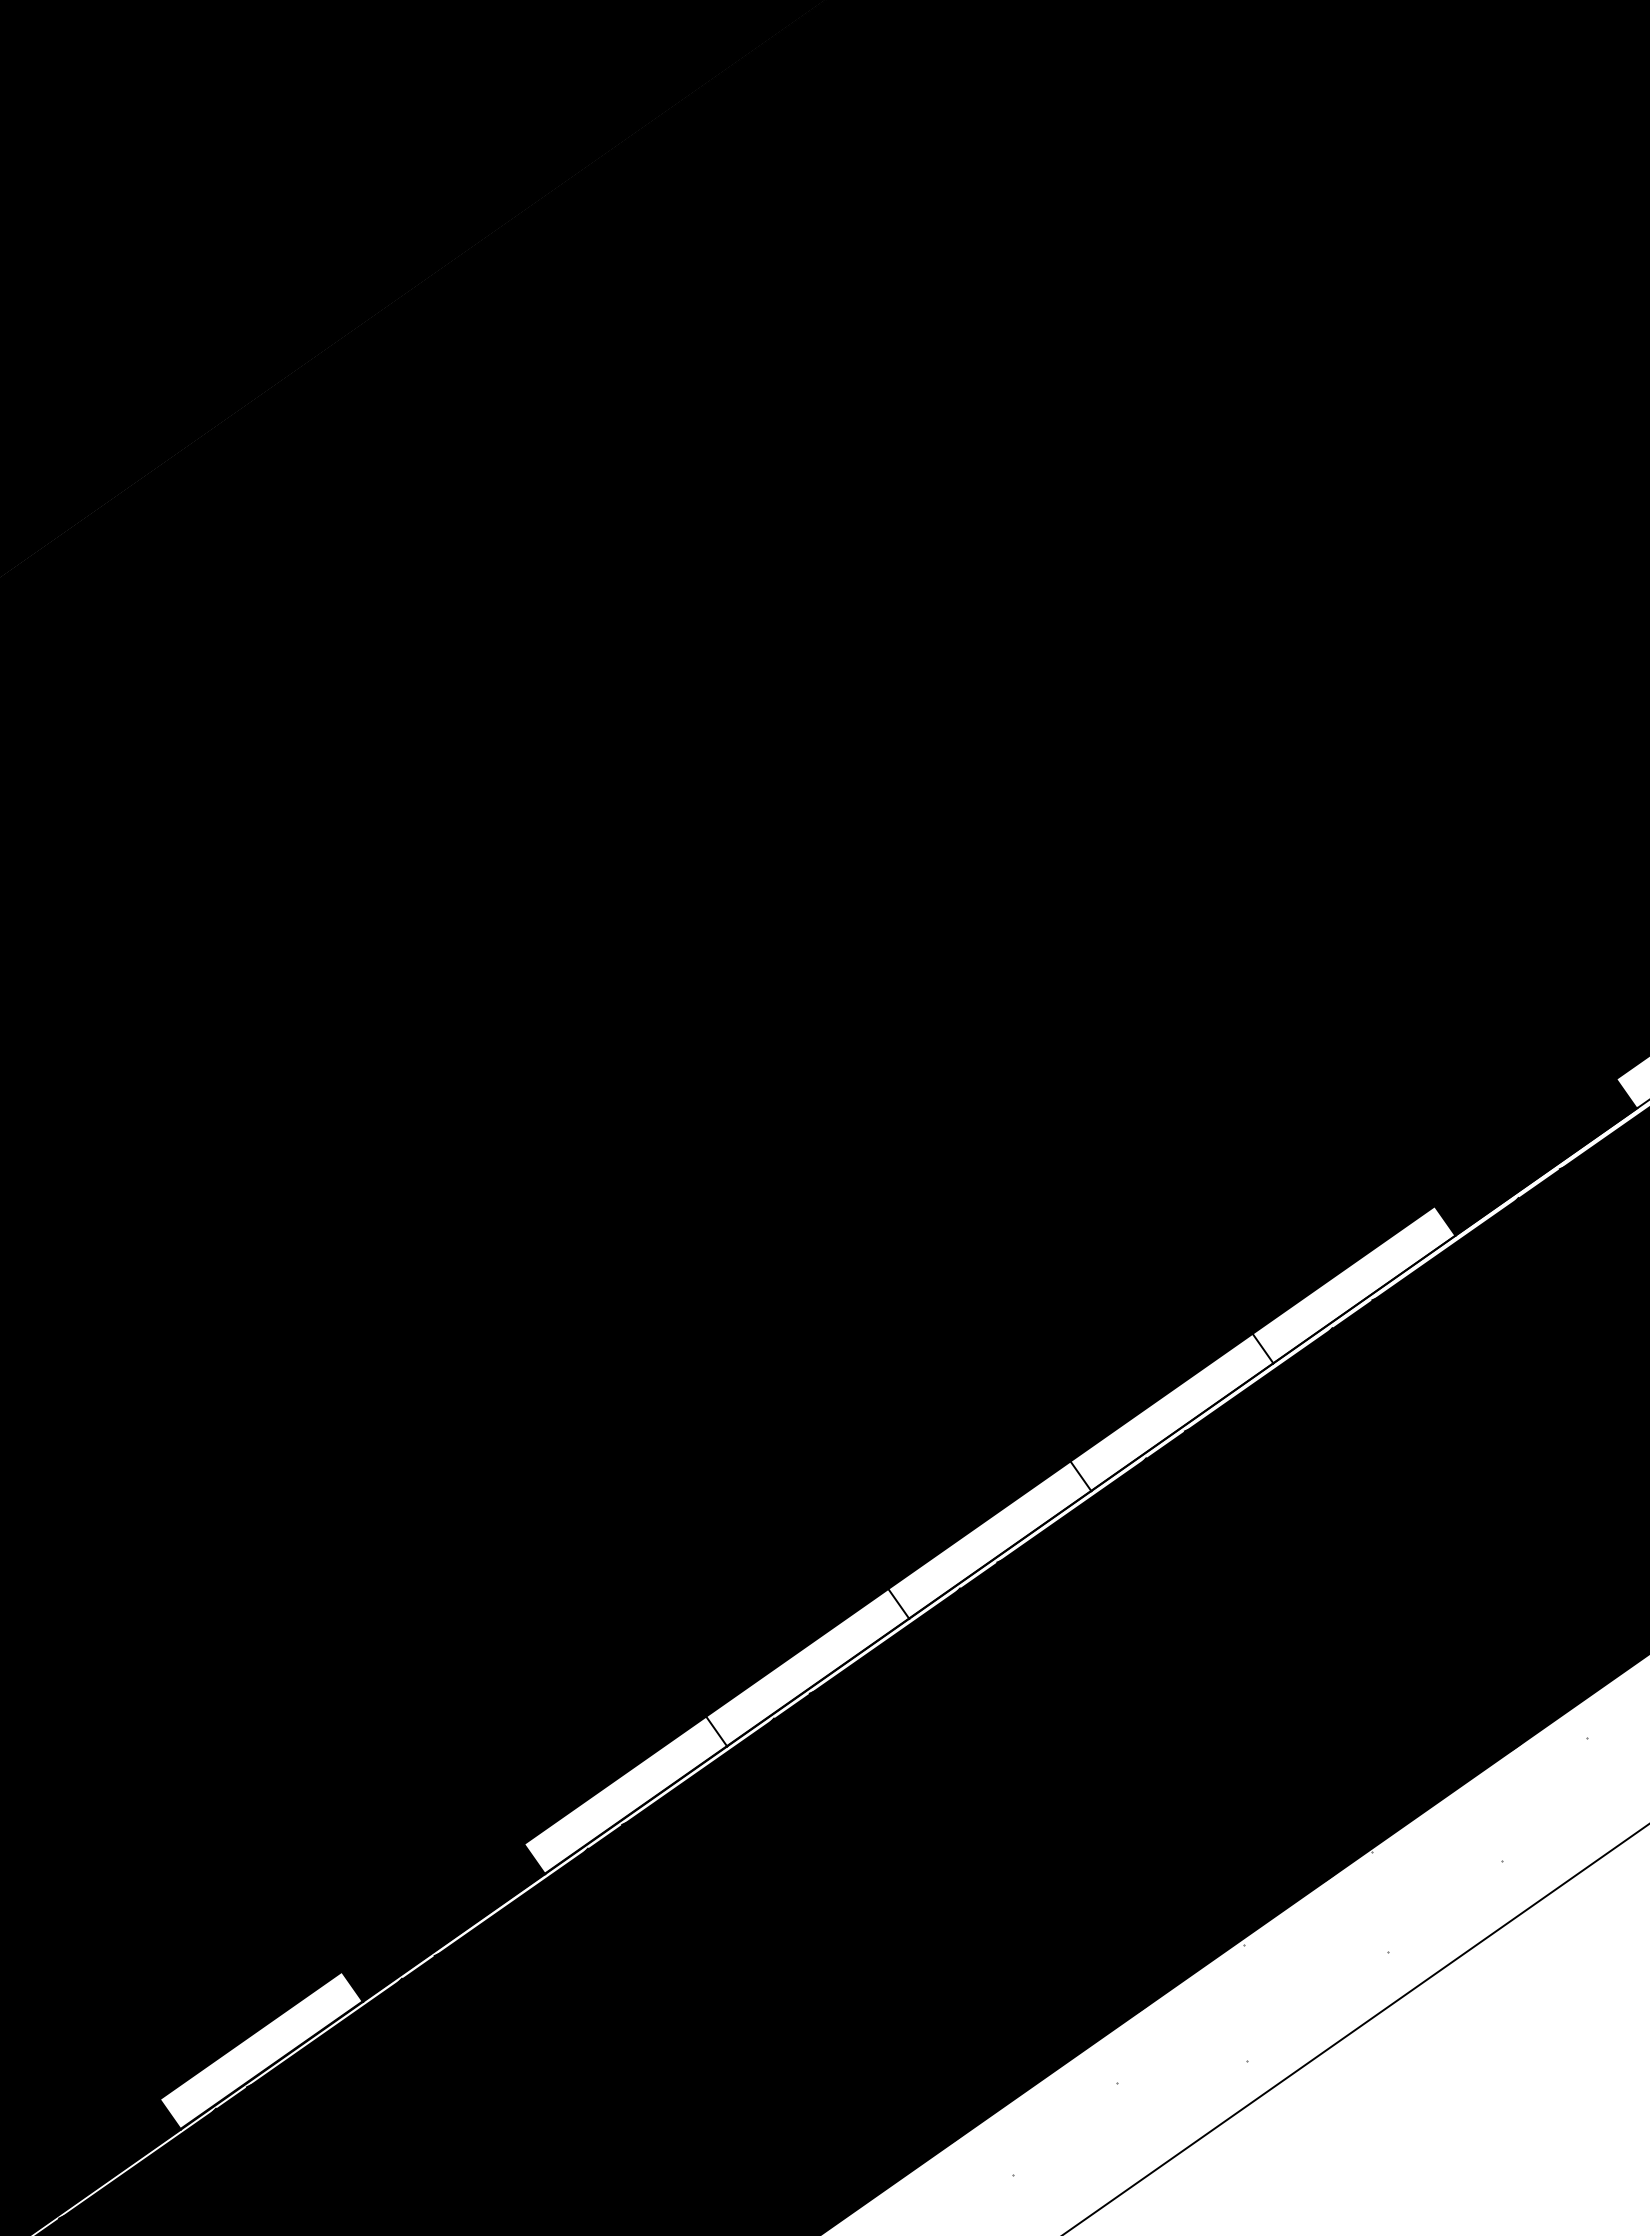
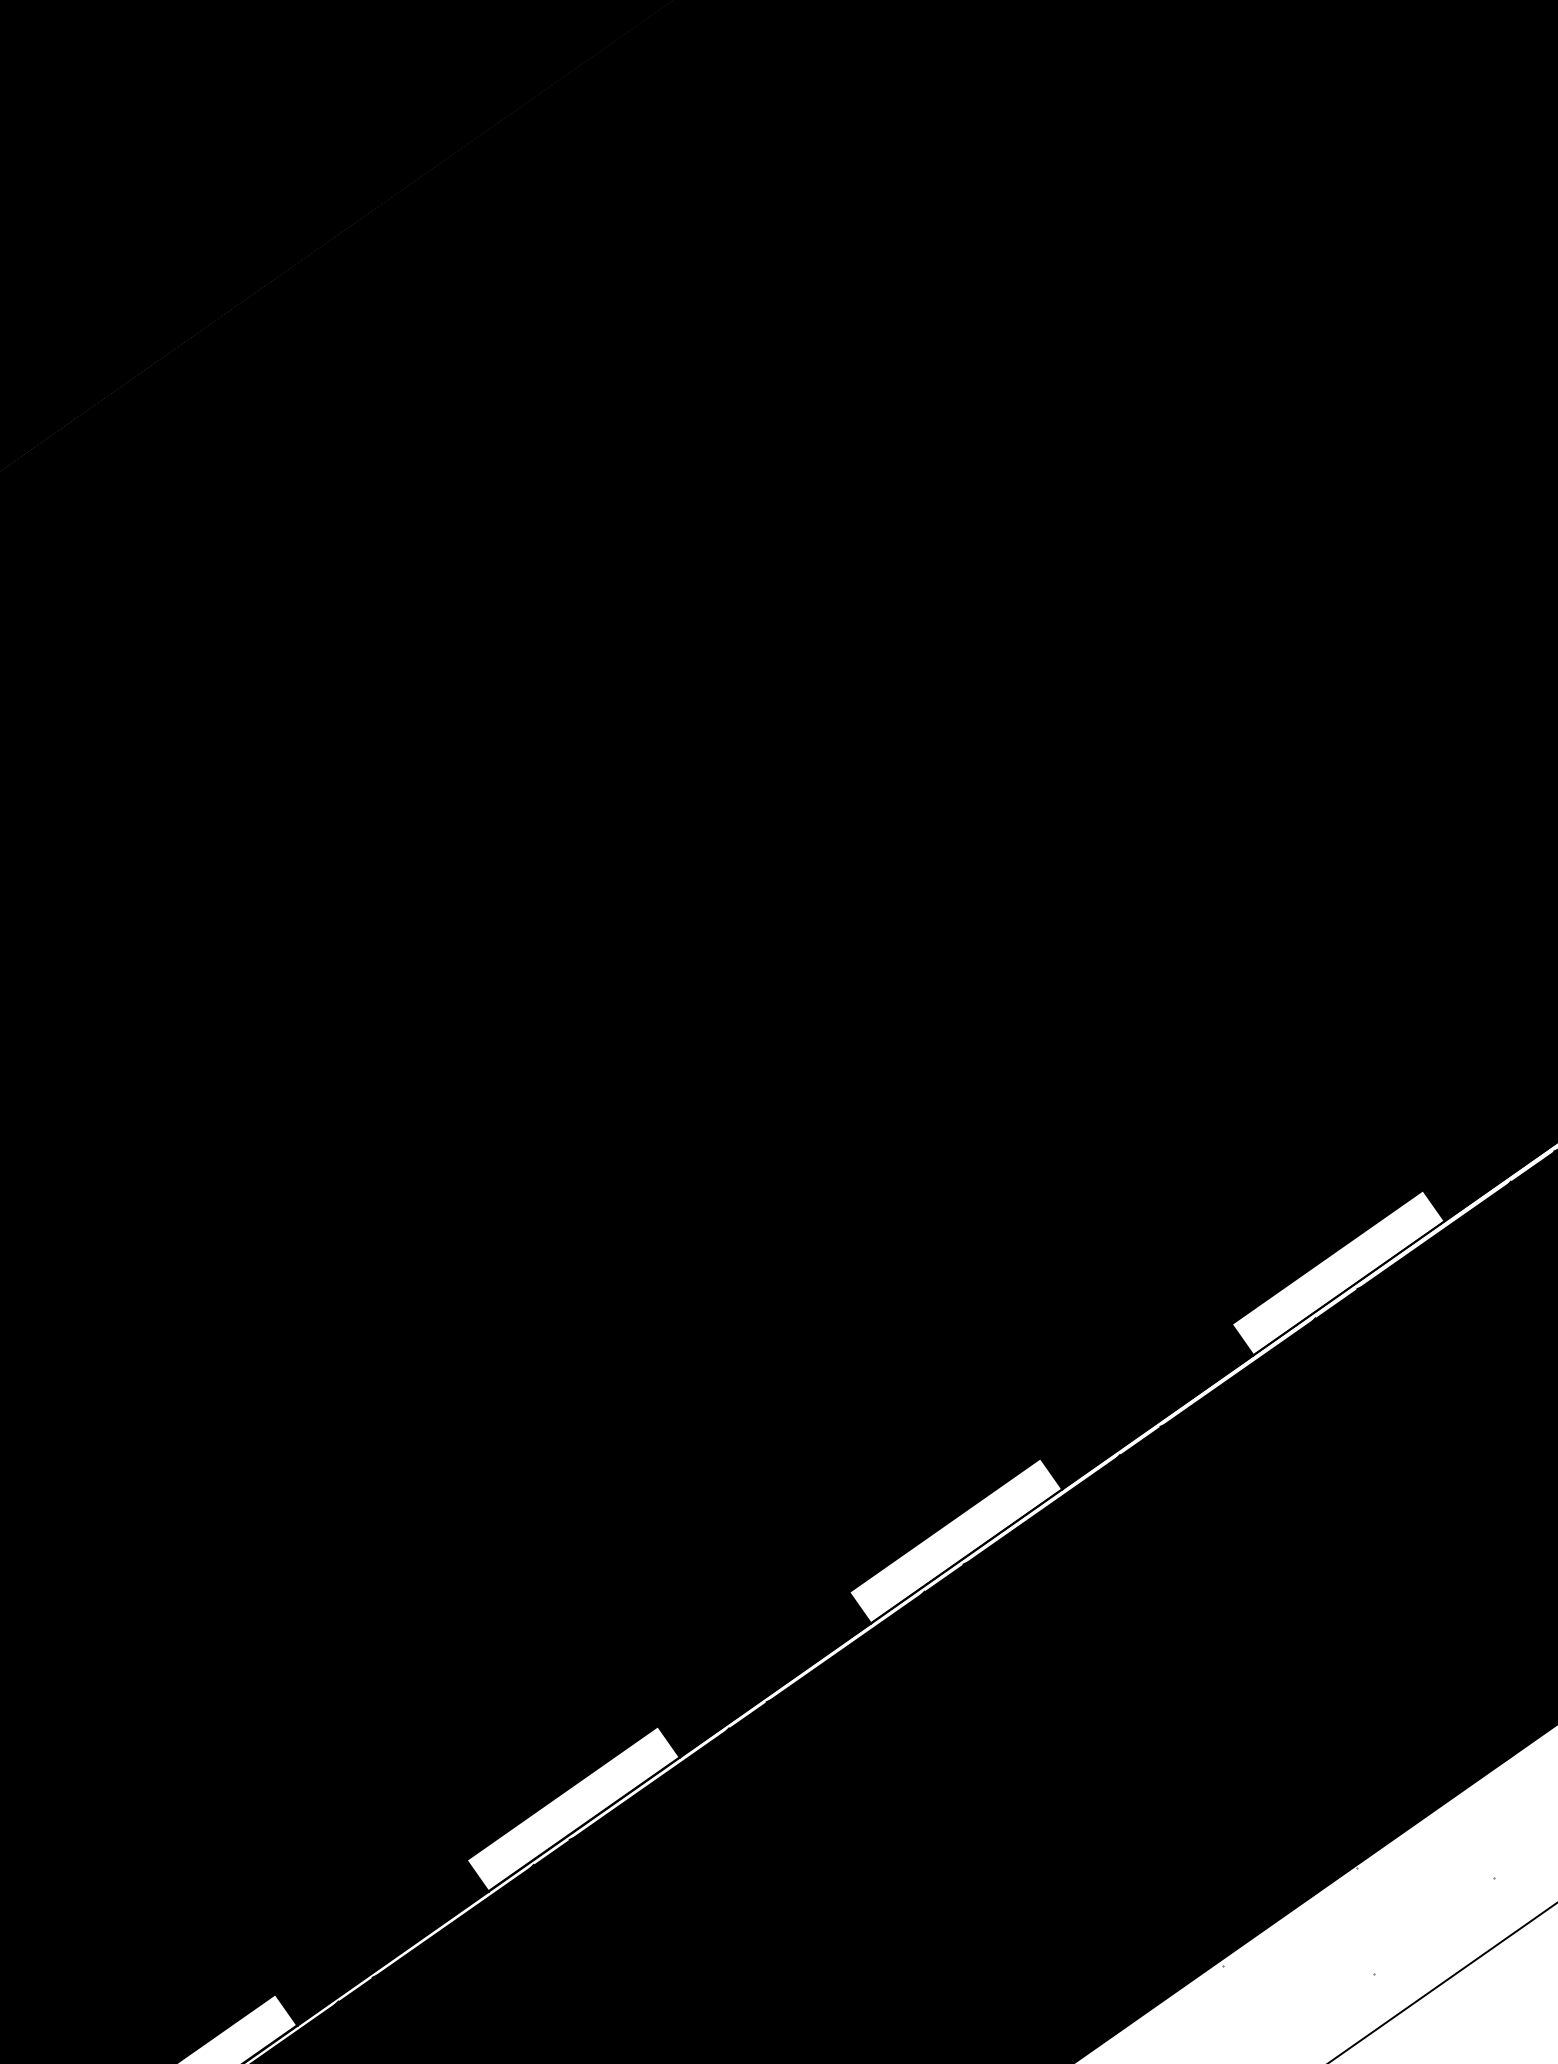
fill: (1170, 1411) -> (1145, 1405), added
fill: (806, 1666) -> (763, 1673), added

